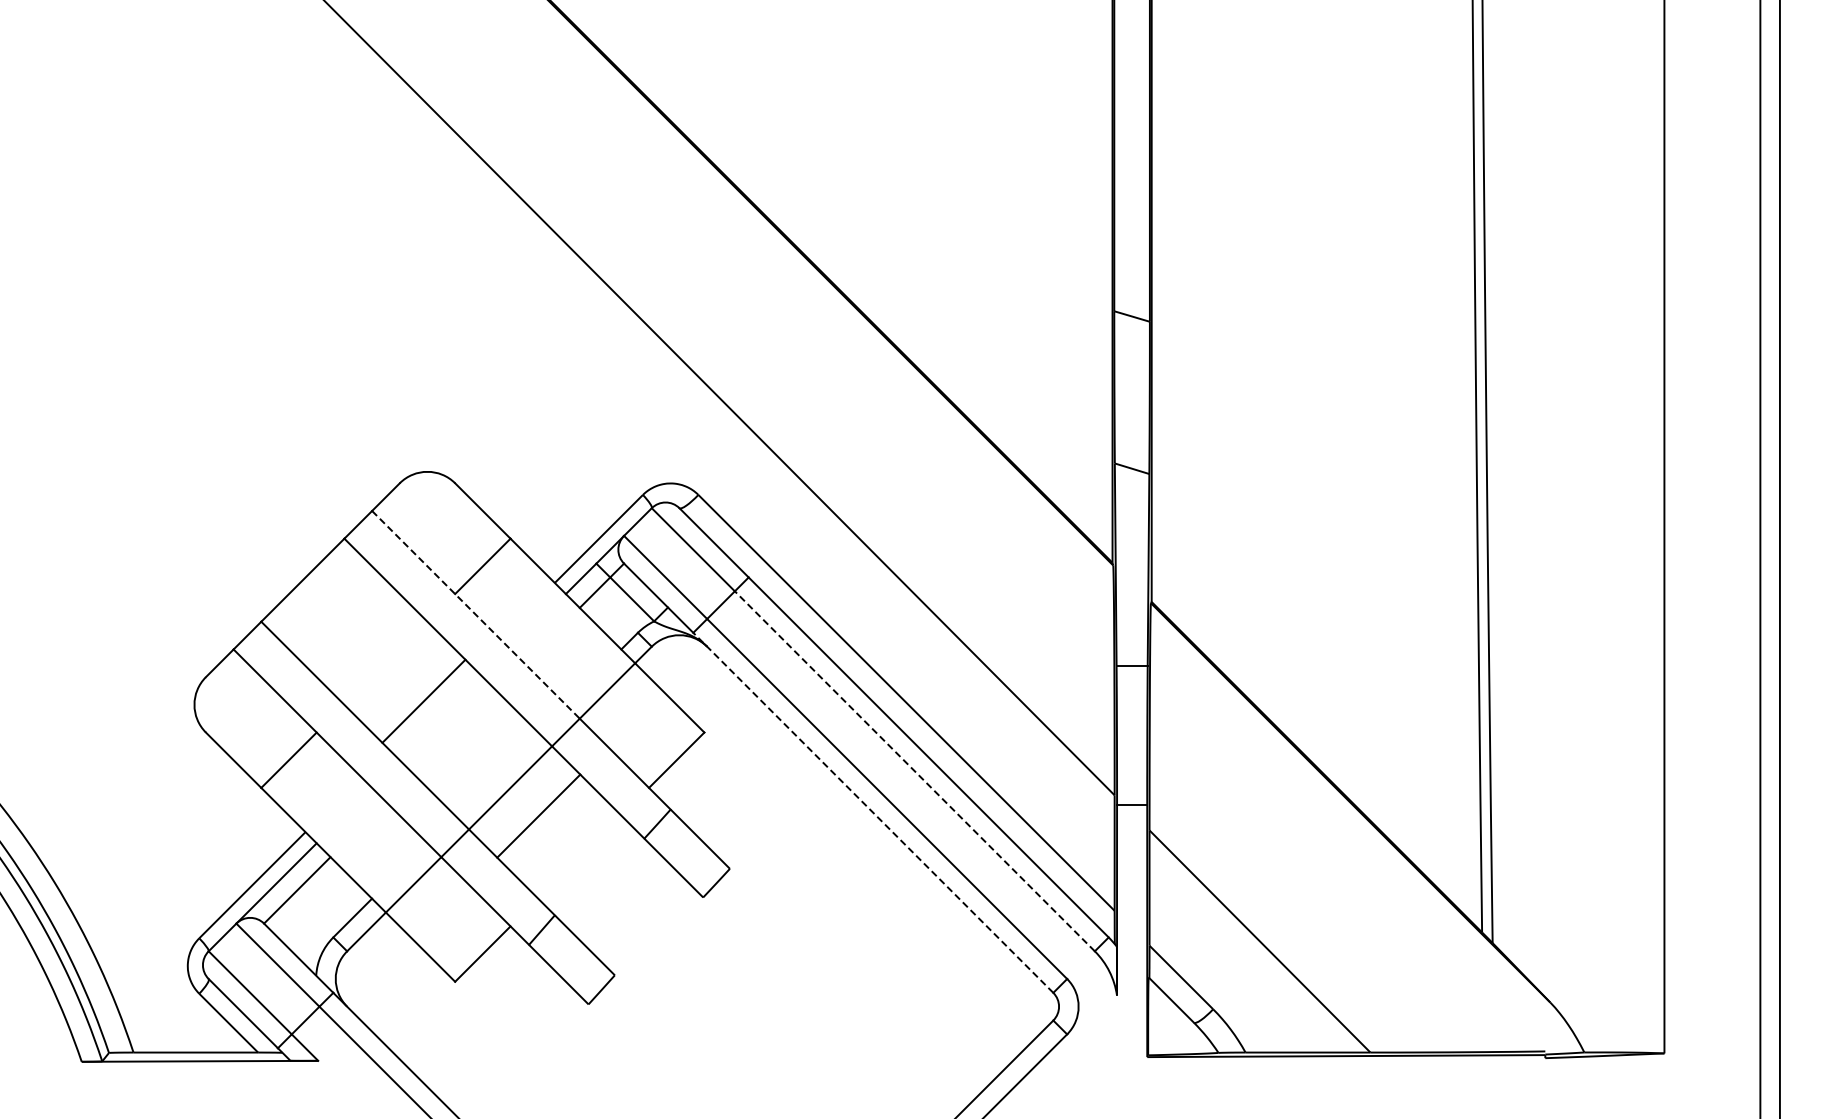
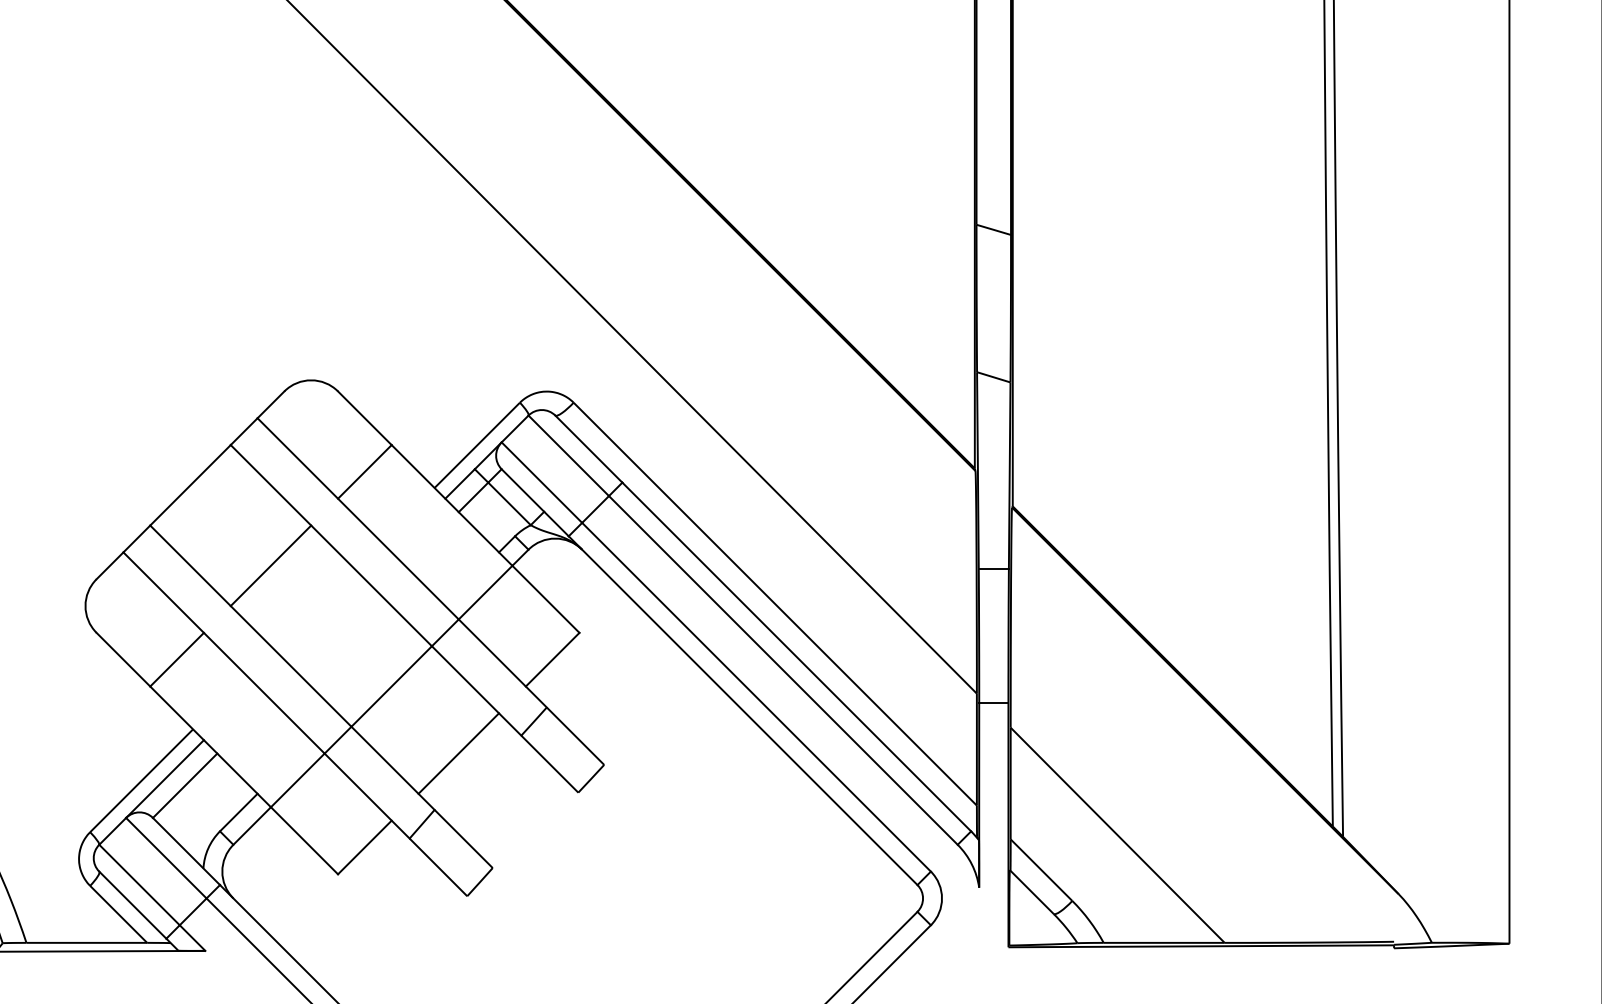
line: (475, 614) -> (357, 518), dashed -> solid
line: (423, 700) -> (270, 565), moved
line: (914, 771) -> (783, 670), dashed -> solid
line: (873, 812) -> (743, 710), dashed -> solid
line: (538, 815) -> (458, 752), moved

